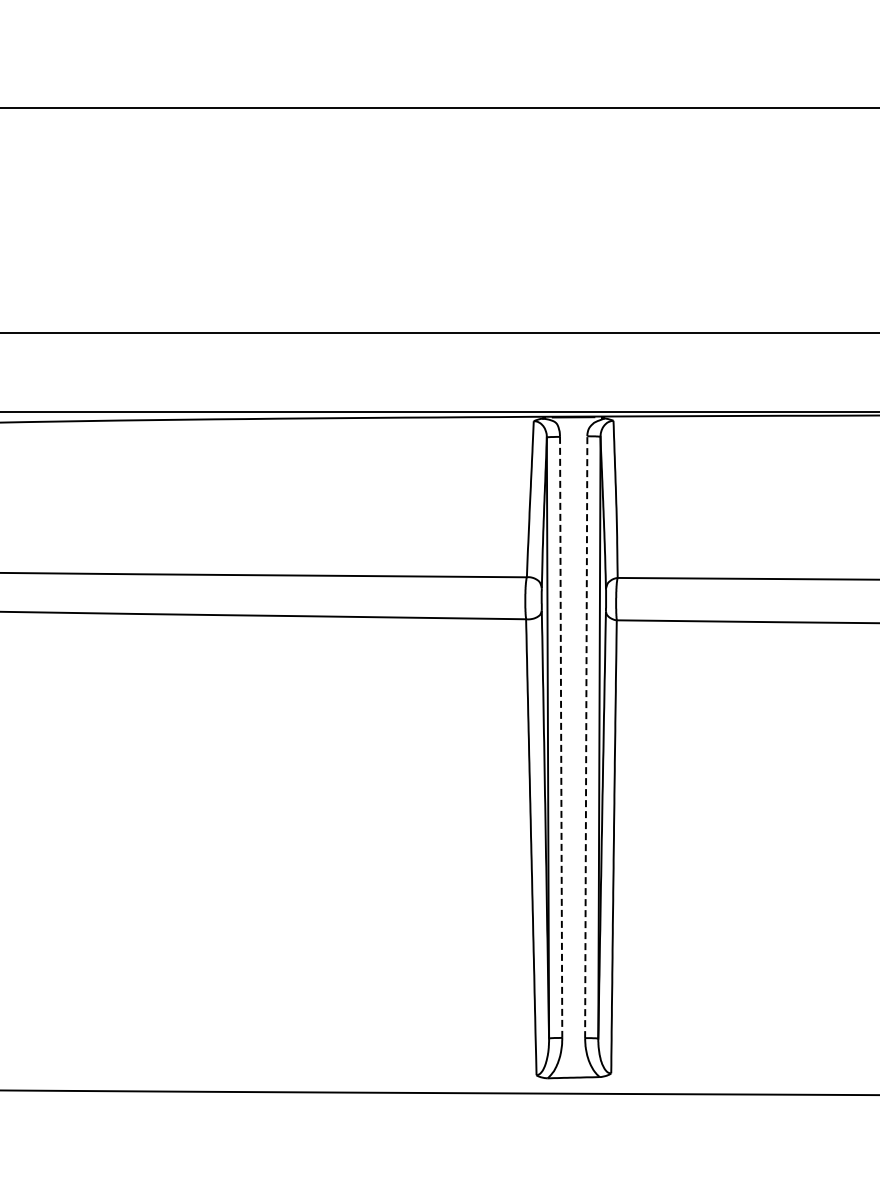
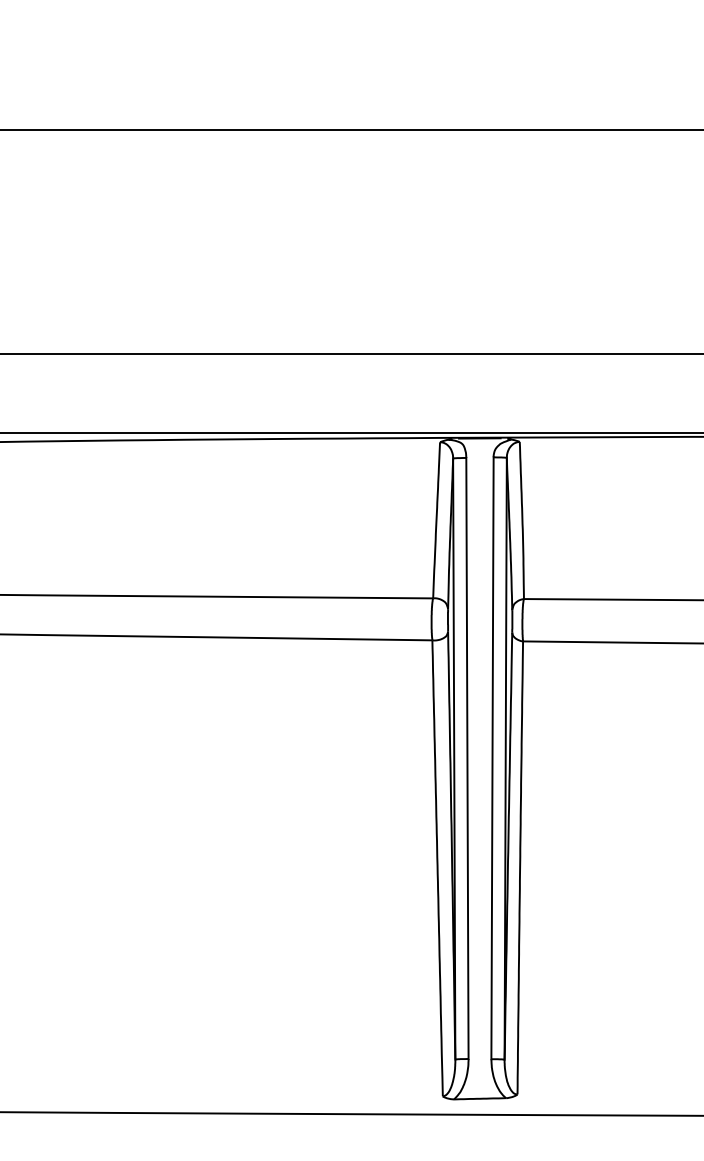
line: (561, 737) -> (467, 758), dashed -> solid
line: (586, 737) -> (492, 758), dashed -> solid

